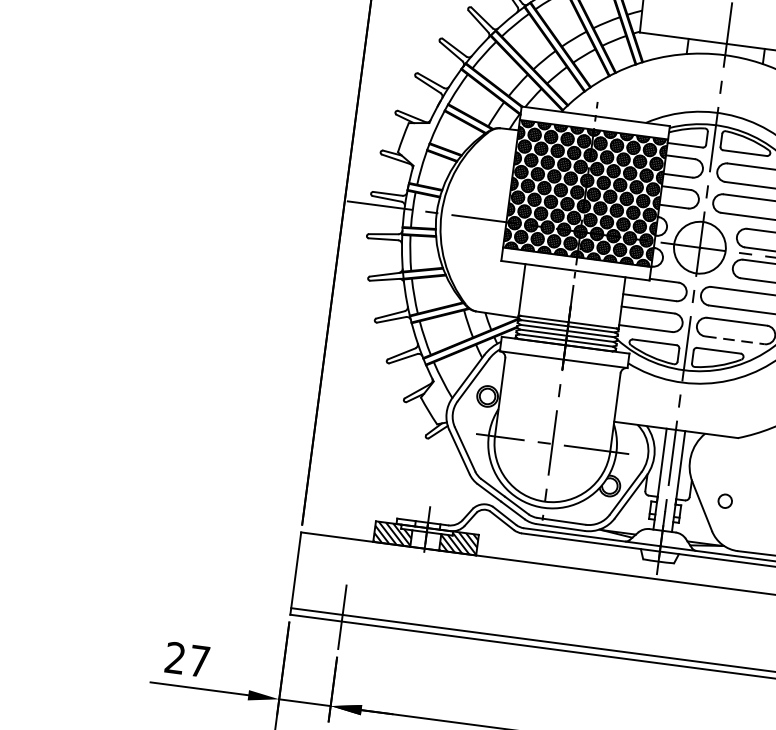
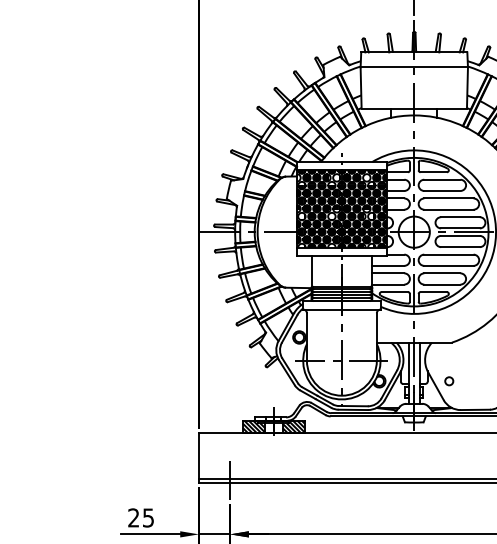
line: (735, 340) -> (442, 284), dashed -> solid
text: (199, 660) -> (148, 517), 27 -> 25

